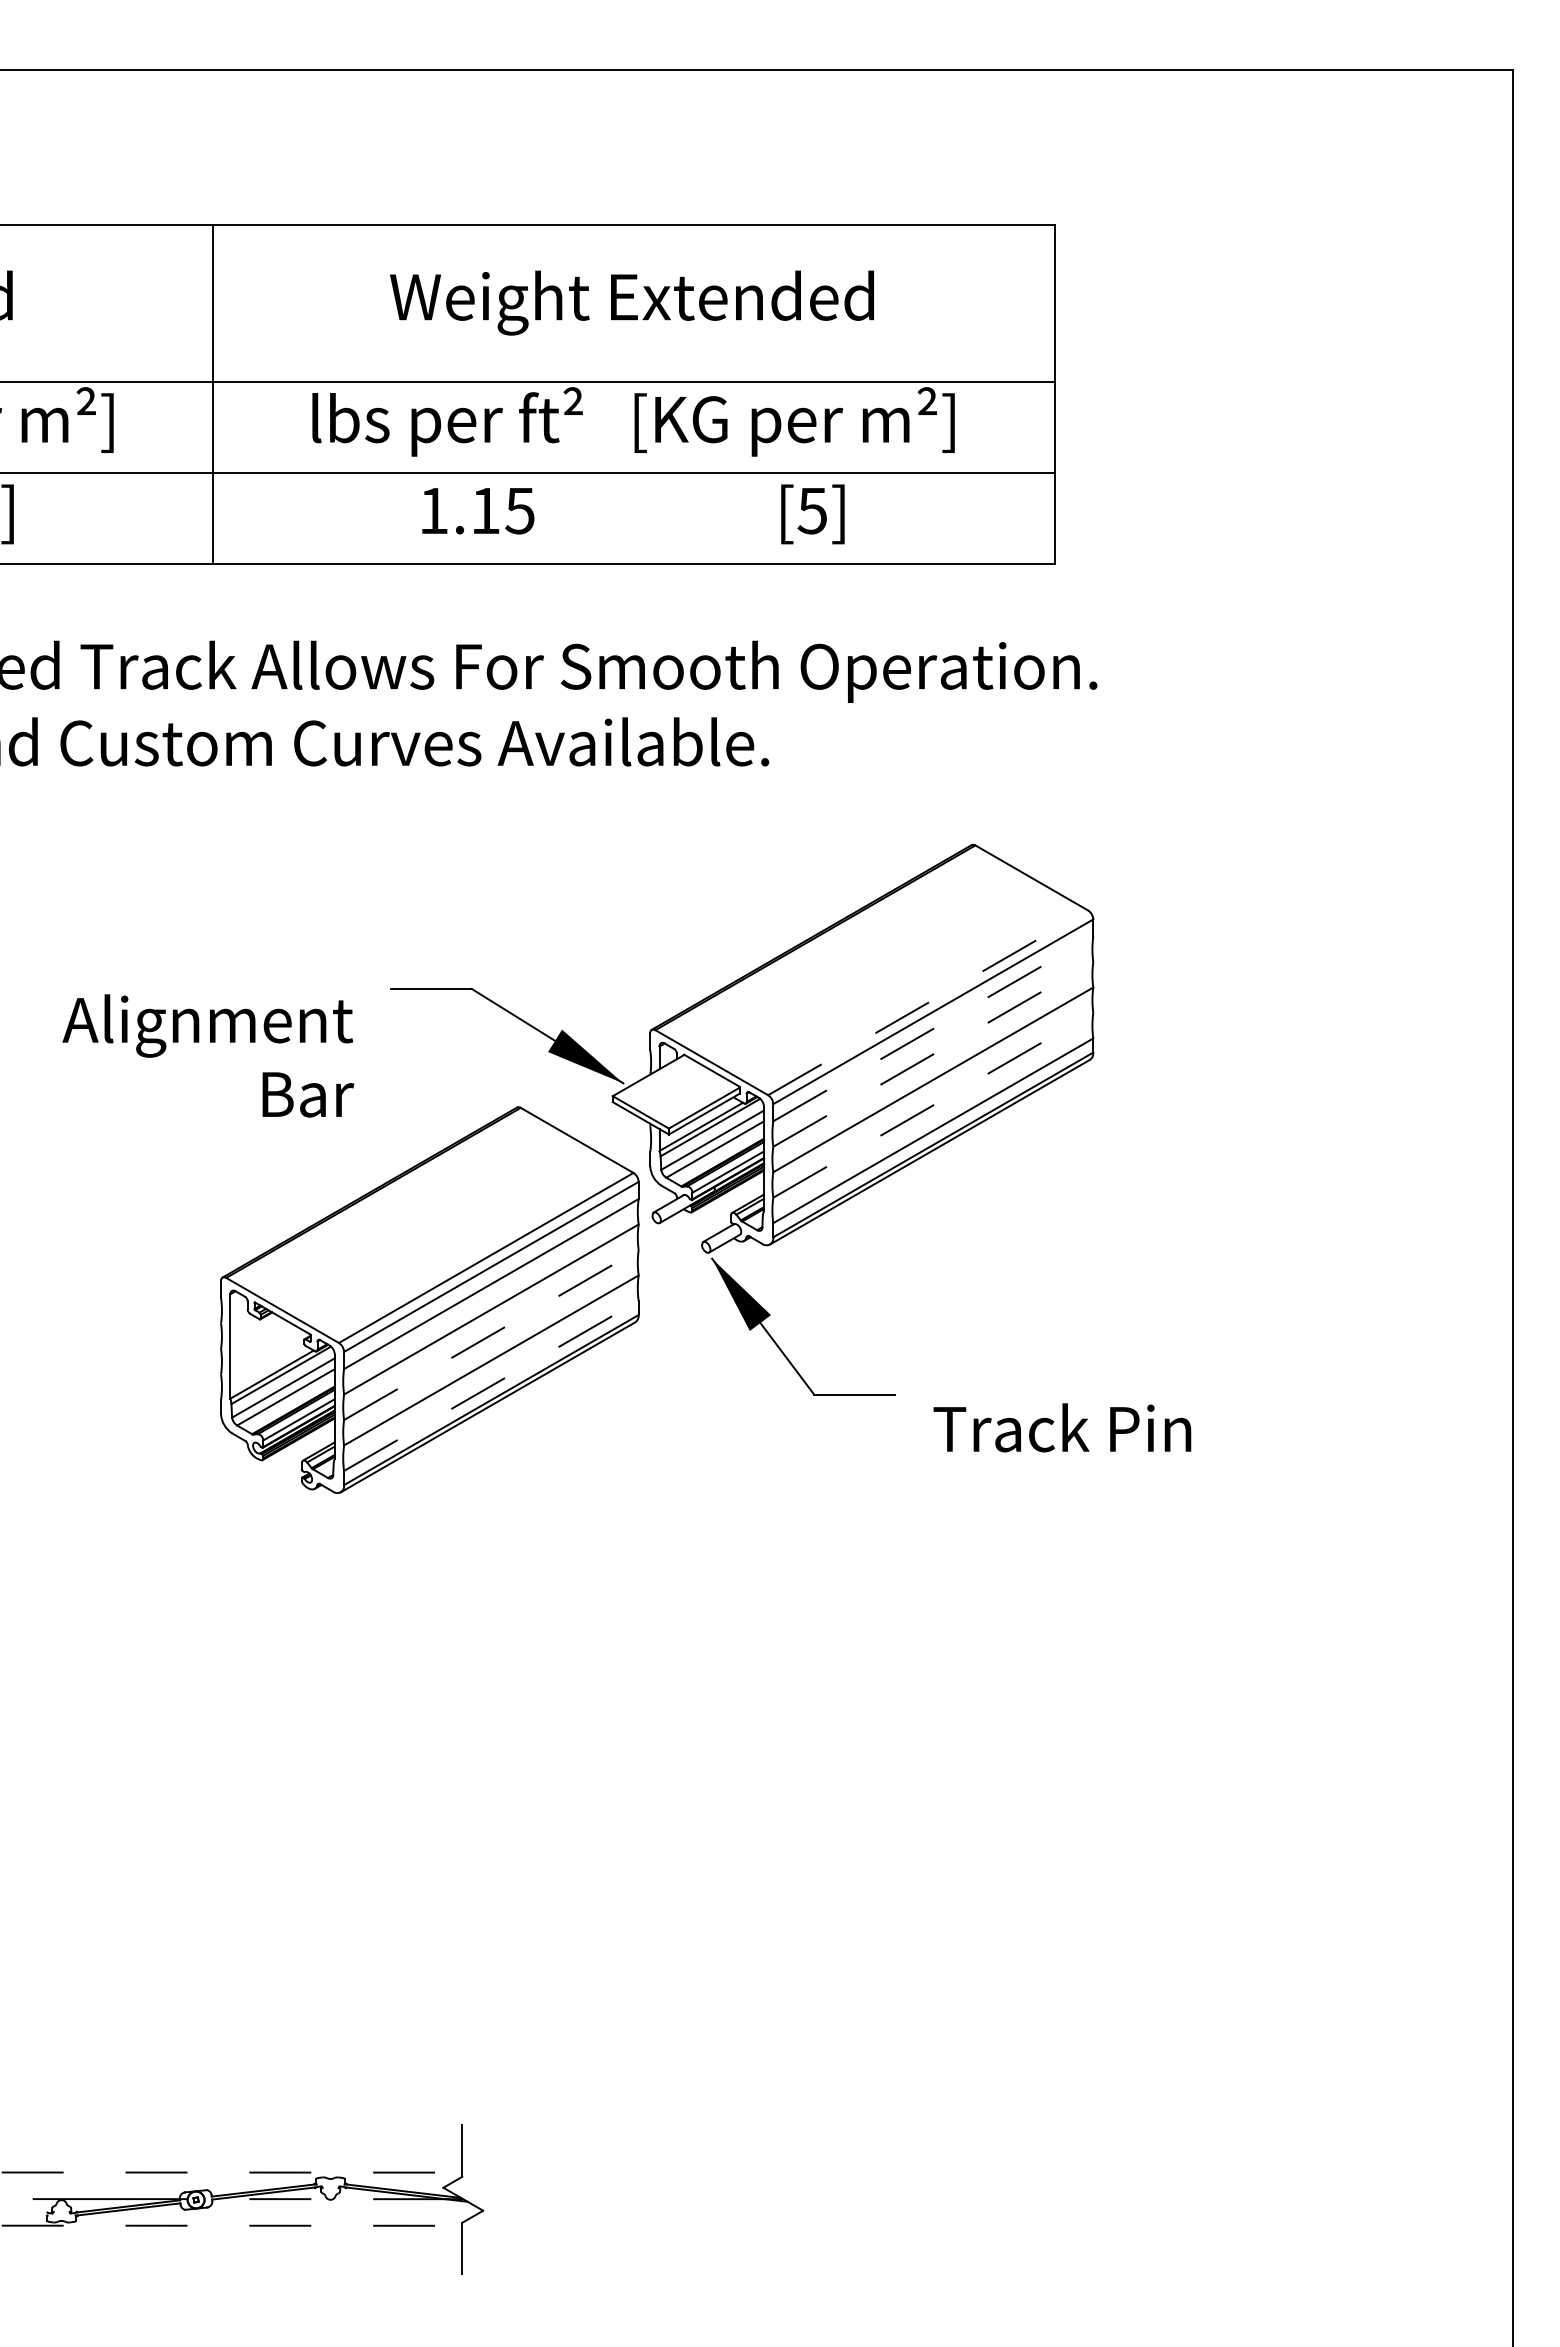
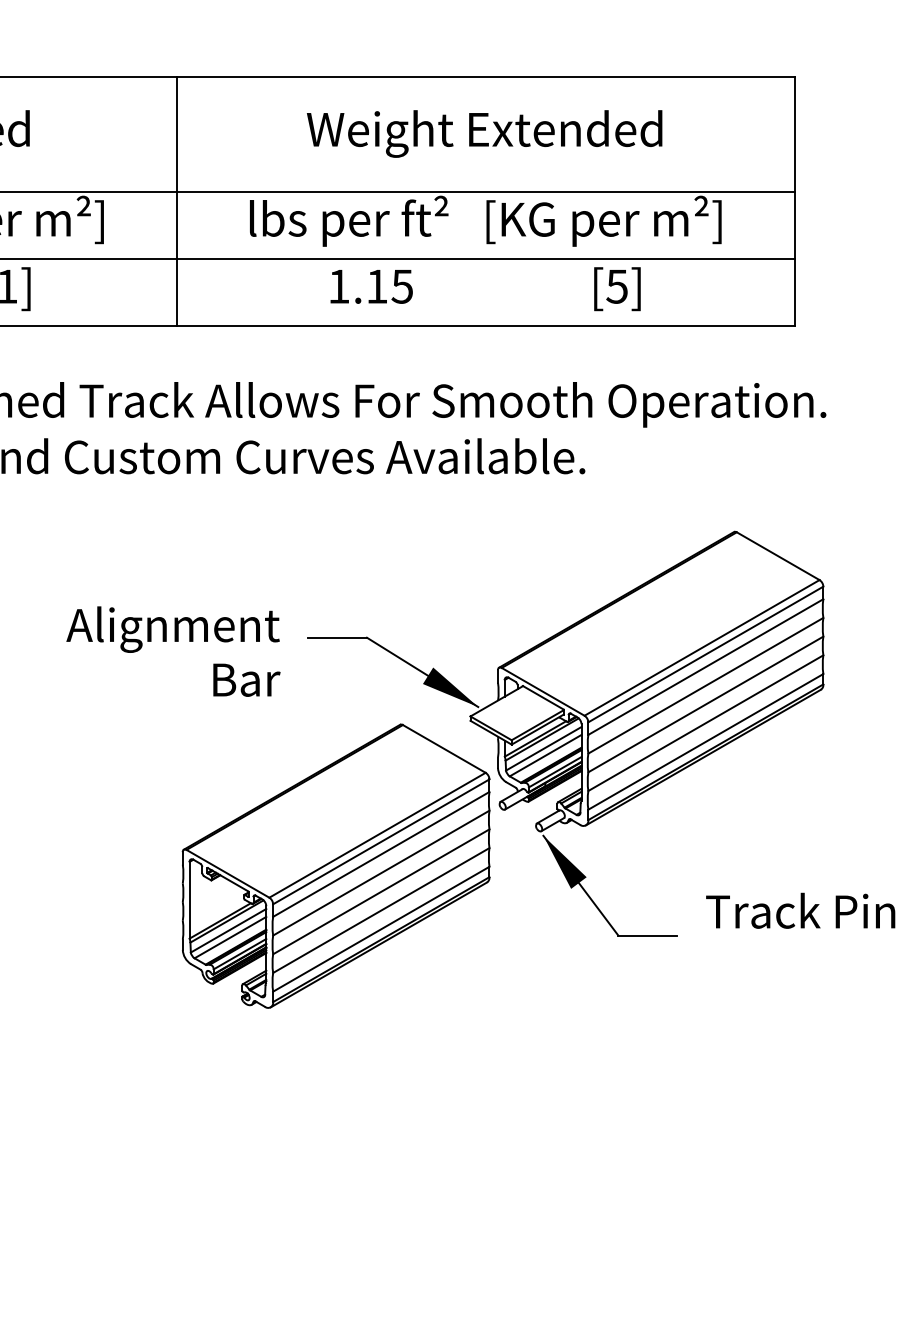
line: (928, 1002) -> (702, 647), dashed -> solid
line: (933, 1028) -> (706, 666), dashed -> solid
line: (933, 1054) -> (706, 685), dashed -> solid
text: (208, 1055) -> (173, 651), moved
line: (933, 1105) -> (706, 723), dashed -> solid
line: (491, 1334) -> (381, 891), dashed -> solid
line: (491, 1385) -> (381, 928), dashed -> solid
text: (1062, 1427) -> (800, 910), moved

